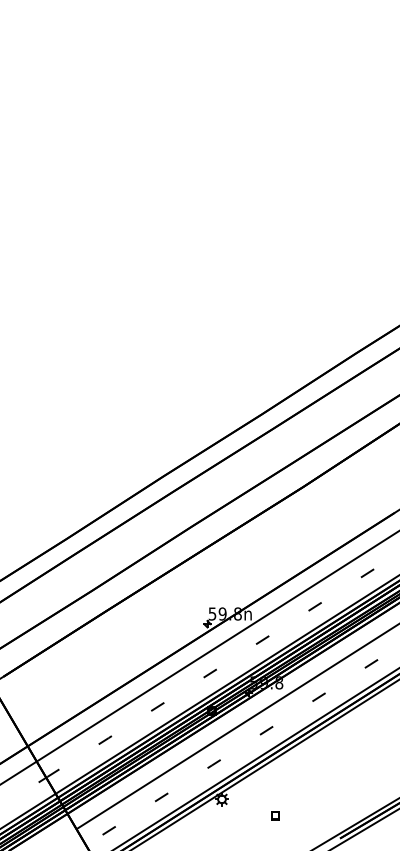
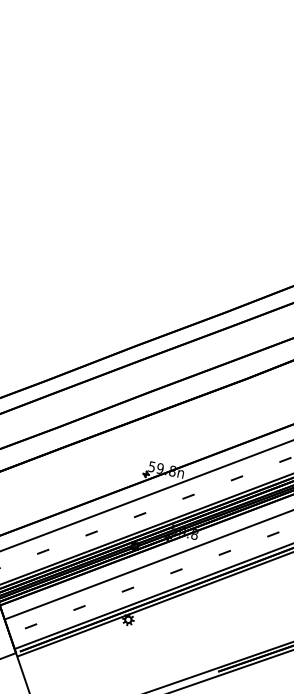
part: (275, 815) -> (169, 642), removed

